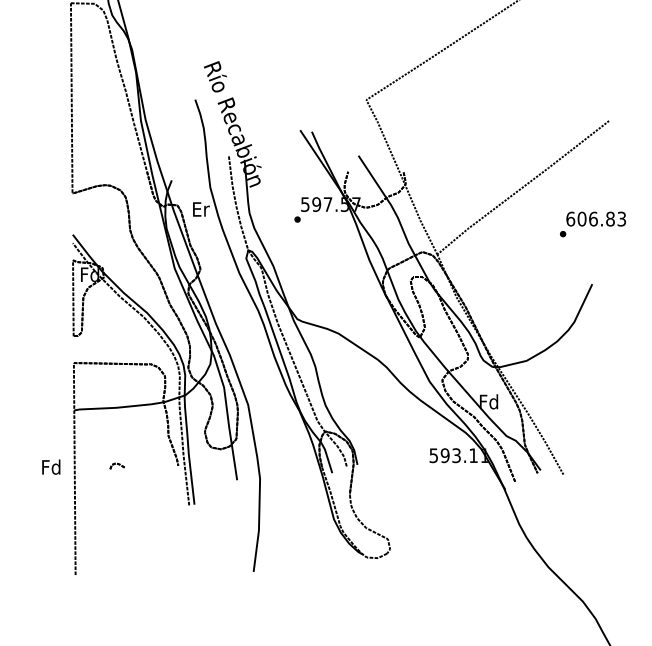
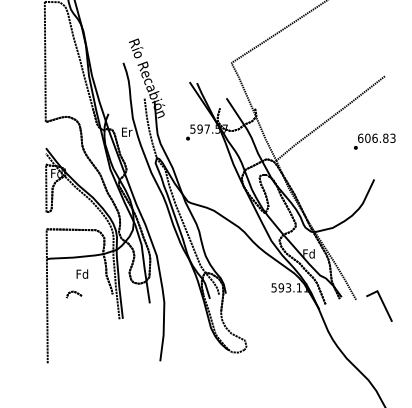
text: (51, 466) -> (82, 273), moved
part: (116, 466) -> (73, 294), size x1.67
line: (605, 482) -> (382, 304), added

